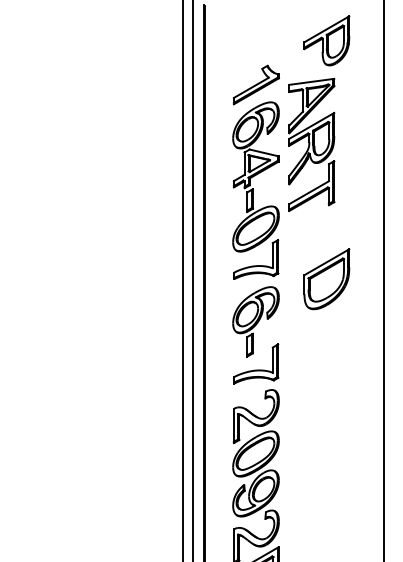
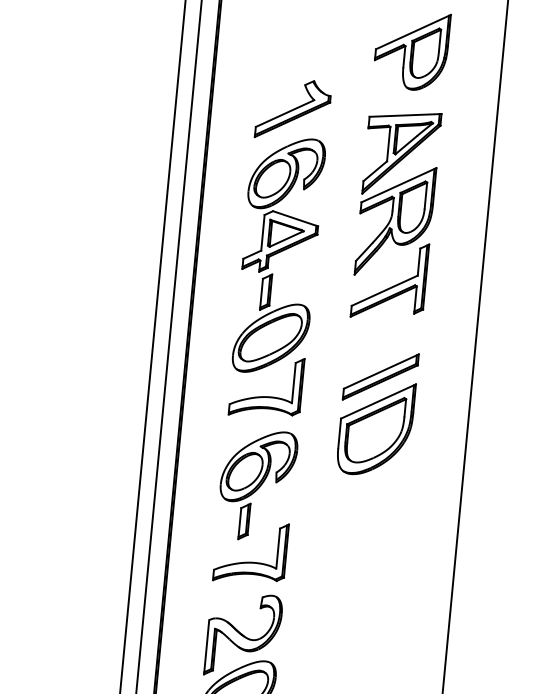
part: (311, 144) -> (395, 214), moved
part: (326, 246) -> (380, 376), added

